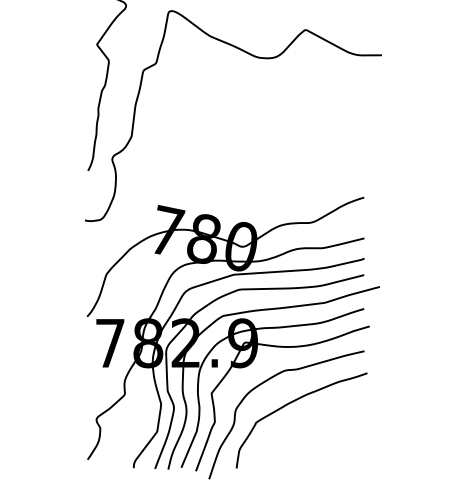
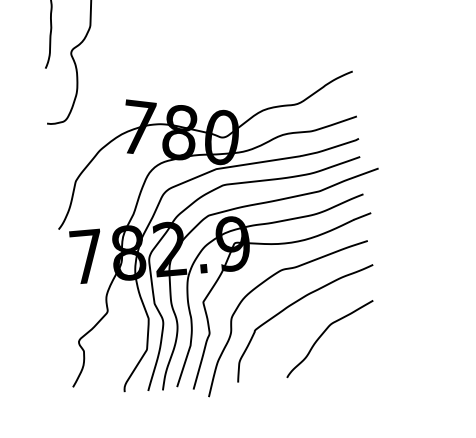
curve: (317, 431) -> (323, 333), added

